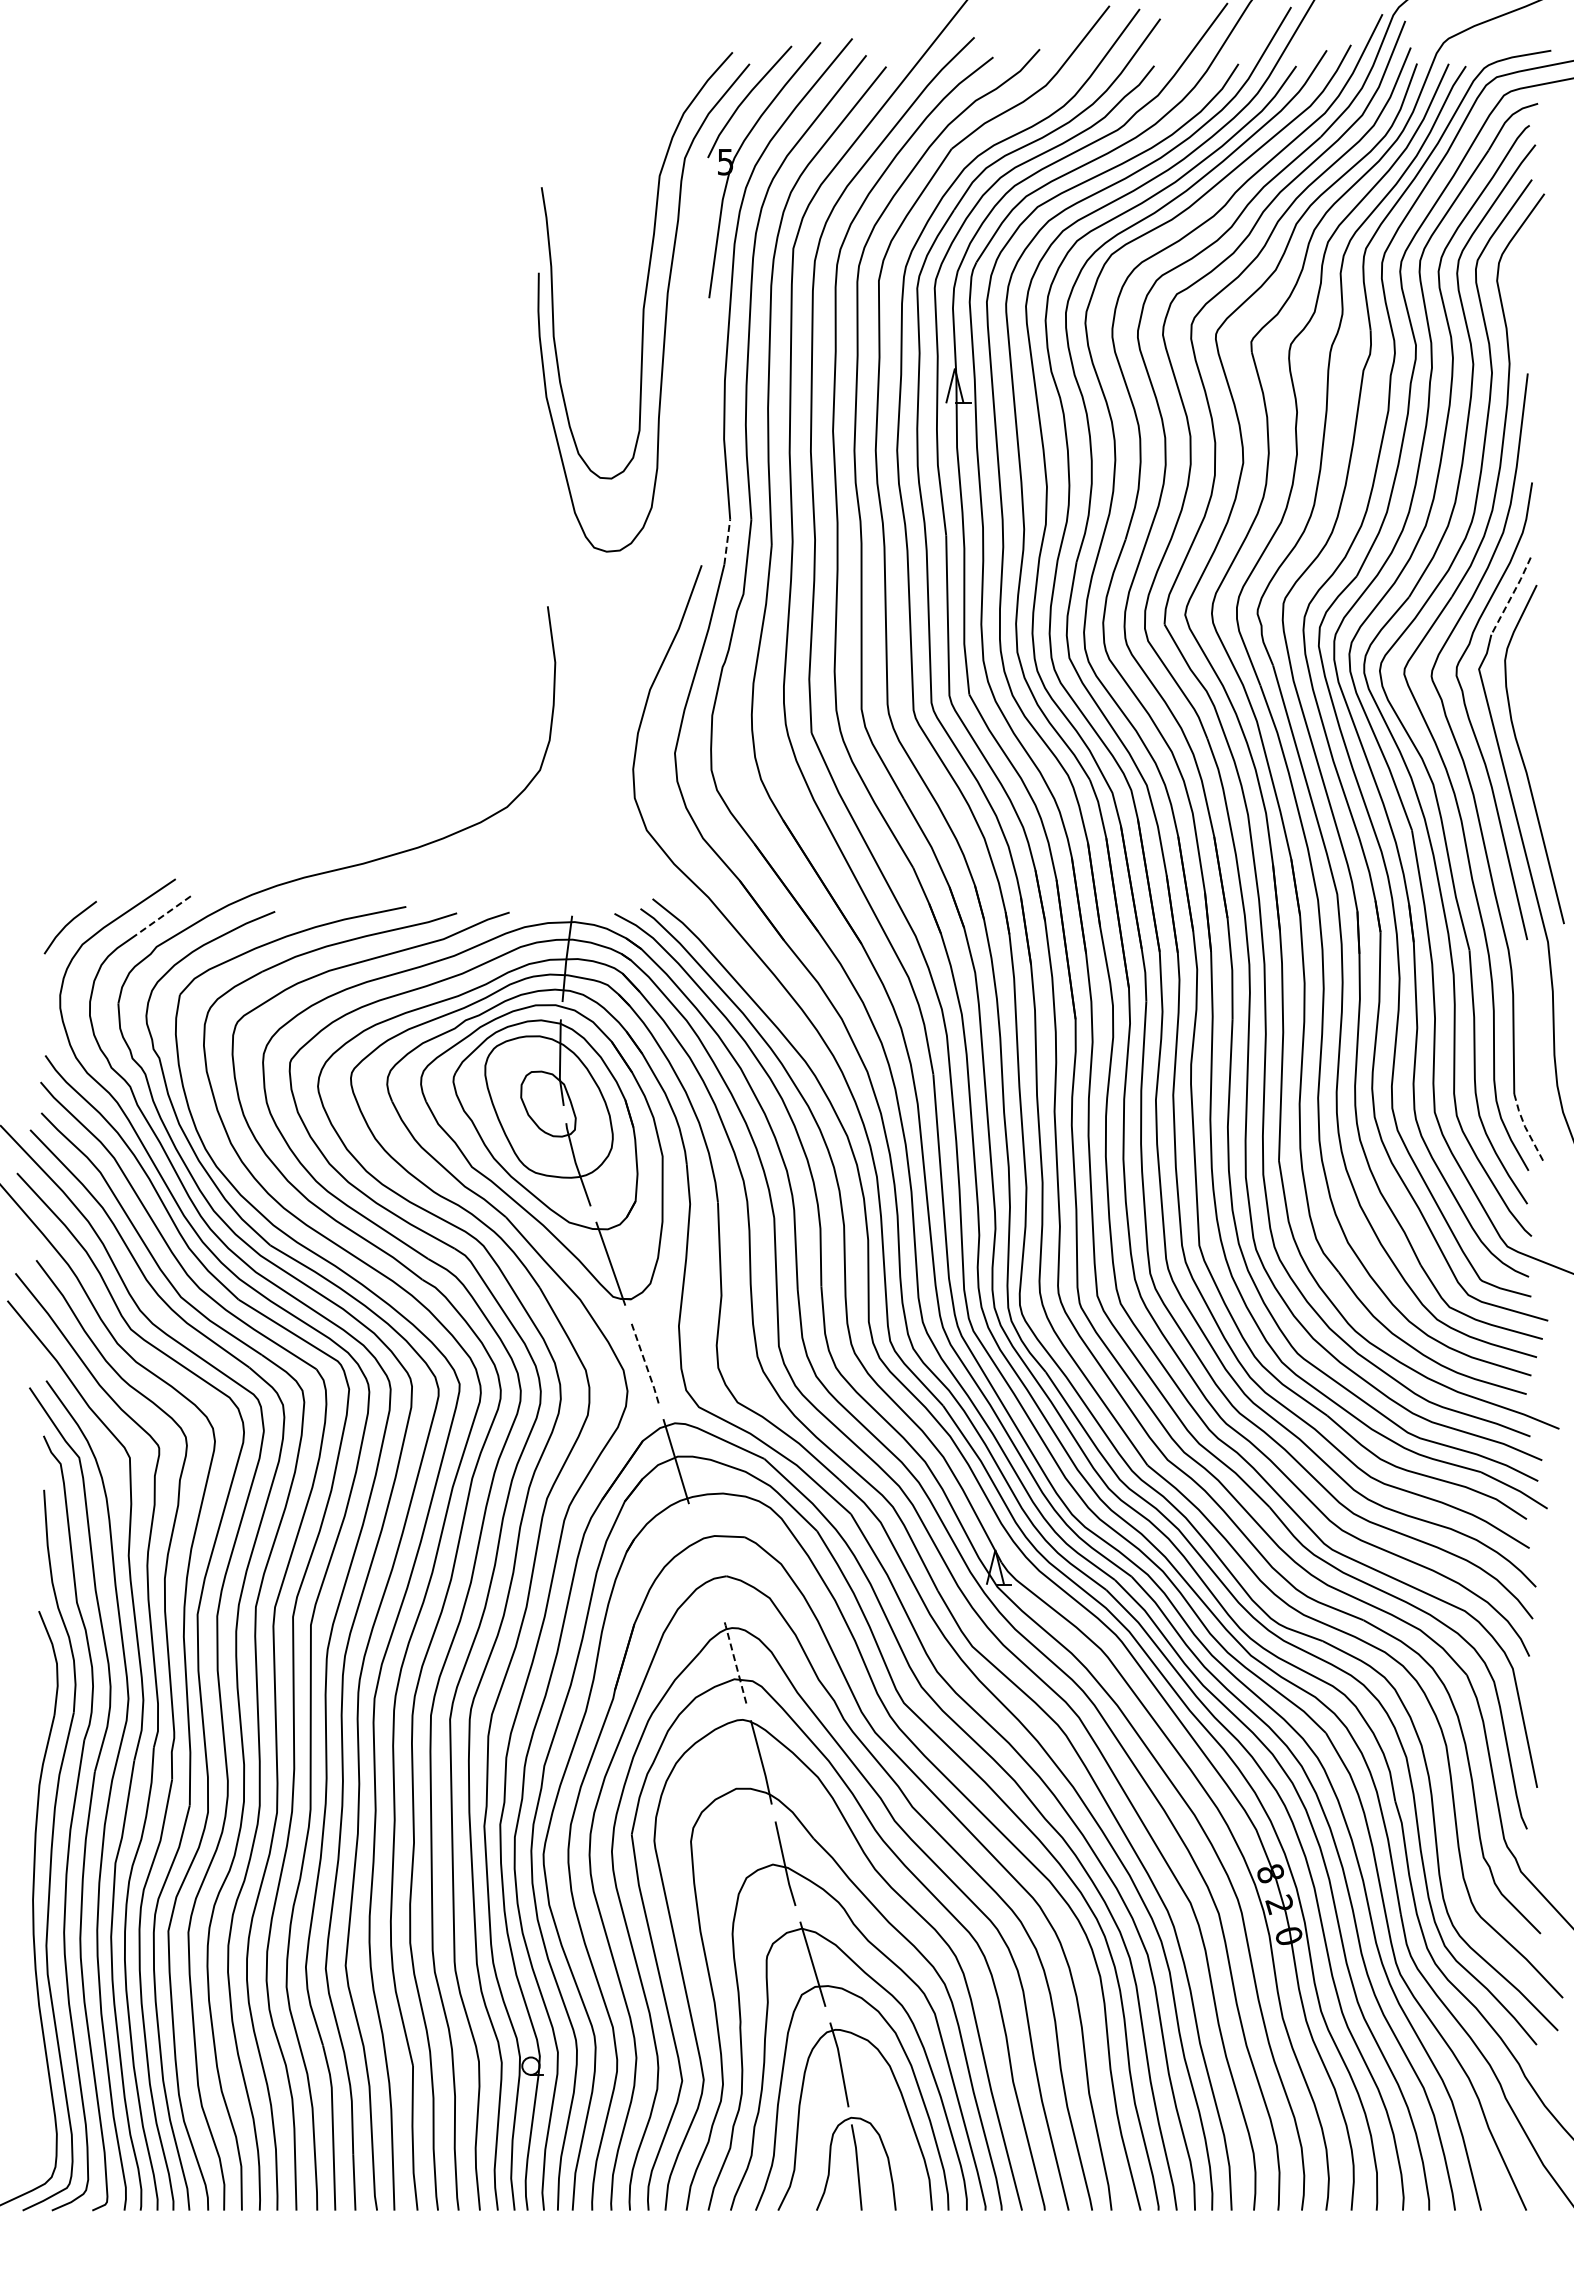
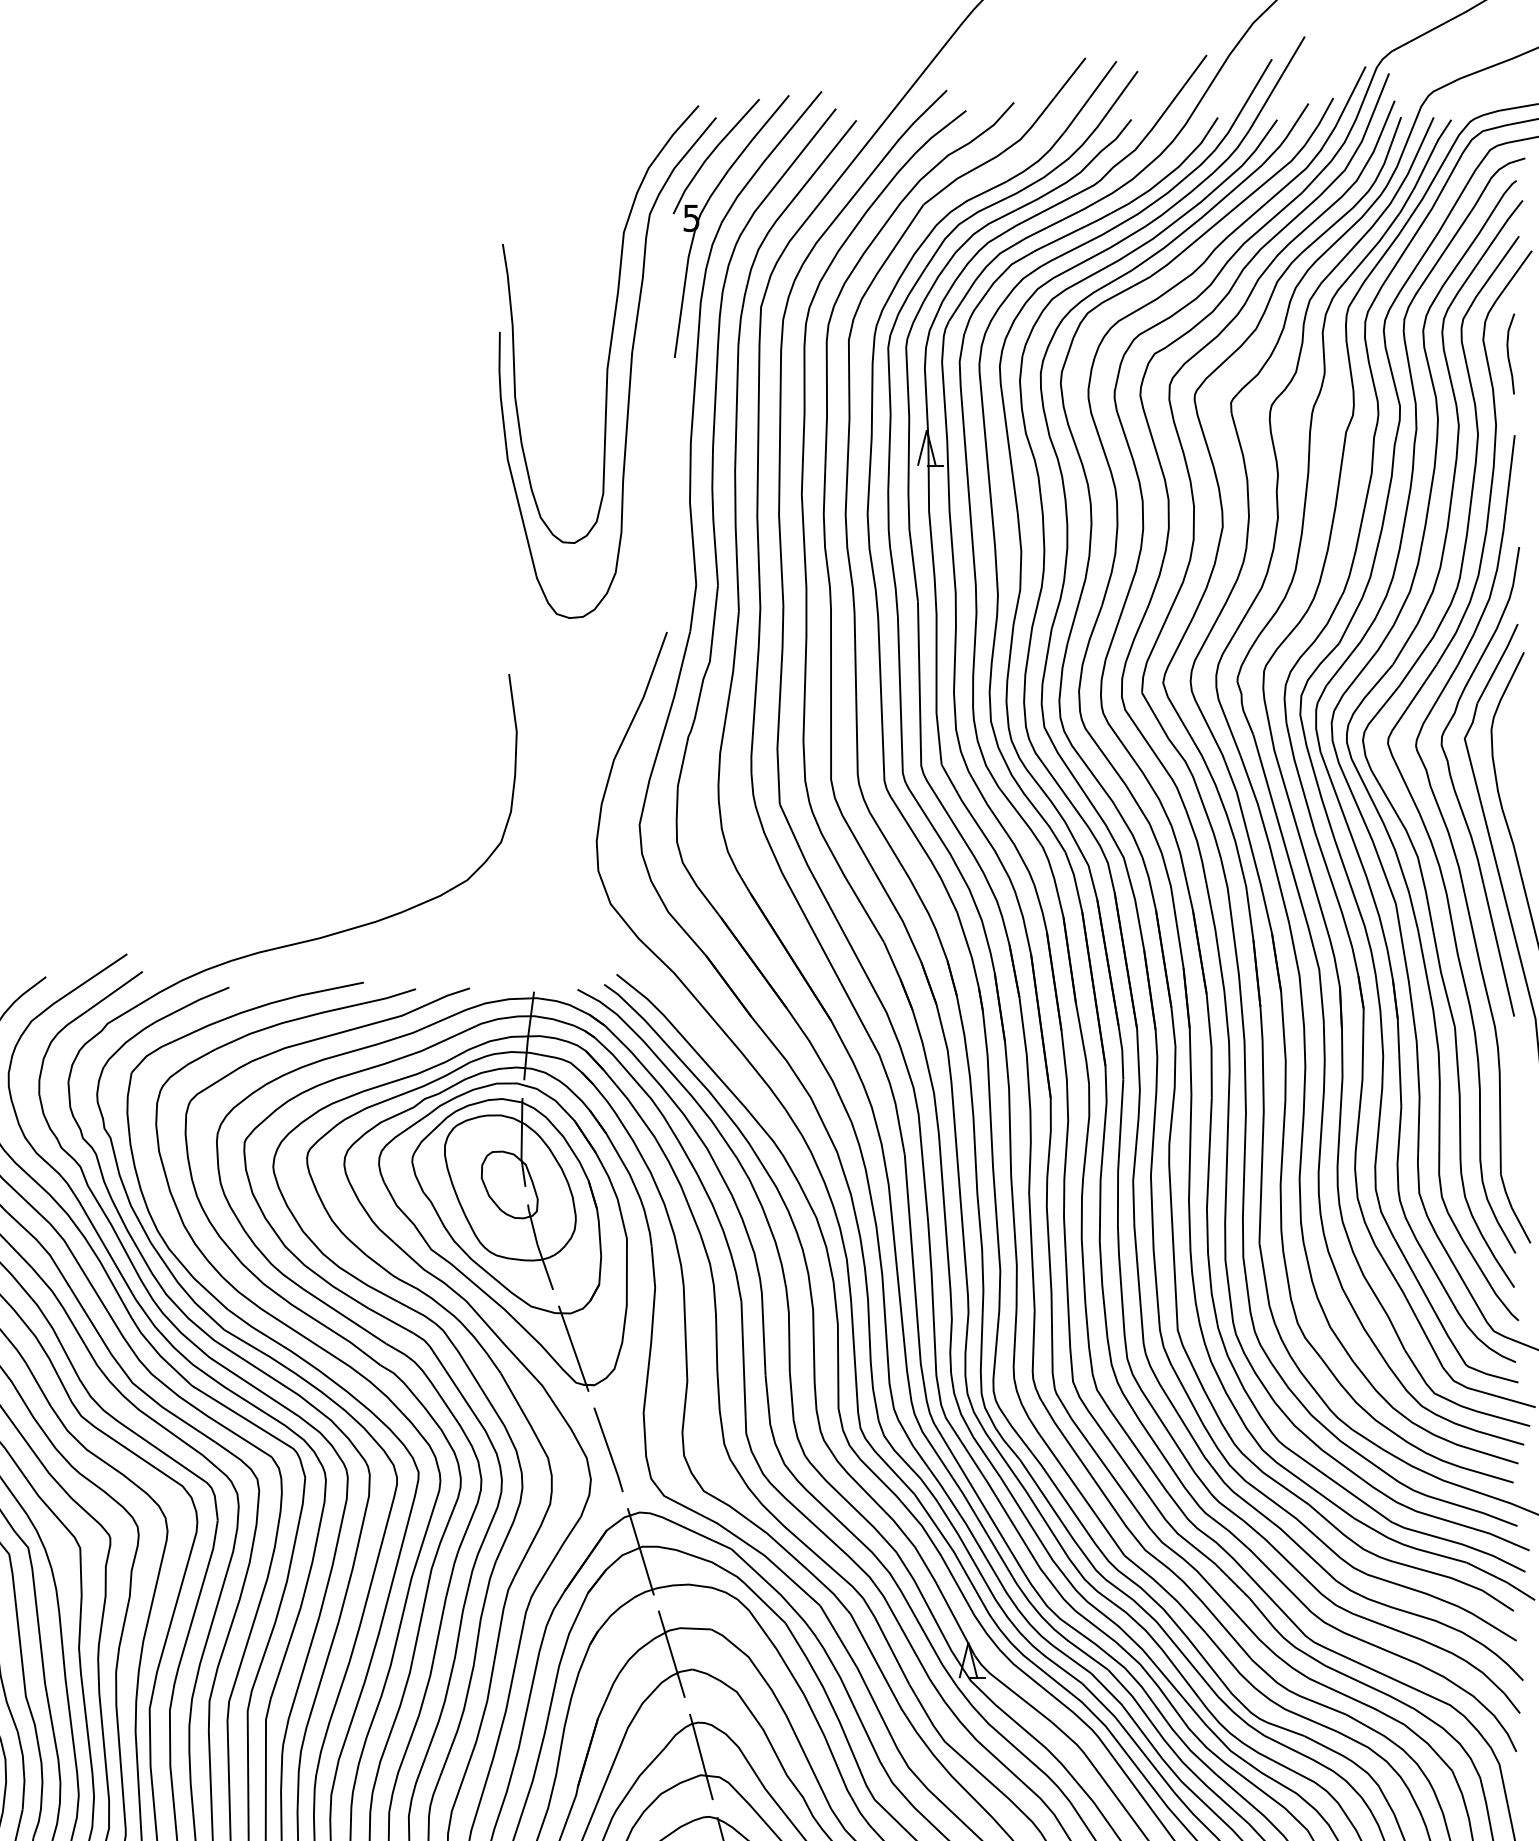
curve: (1522, 294) -> (1509, 354), added
line: (727, 542) -> (693, 608), dashed -> solid
line: (1511, 596) -> (1498, 664), dashed -> solid
line: (163, 915) -> (114, 991), dashed -> solid
line: (1525, 1127) -> (1512, 1208), dashed -> solid
line: (645, 1362) -> (609, 1450), dashed -> solid
line: (705, 1560) -> (670, 1653), added
line: (734, 1660) -> (700, 1755), dashed -> solid

